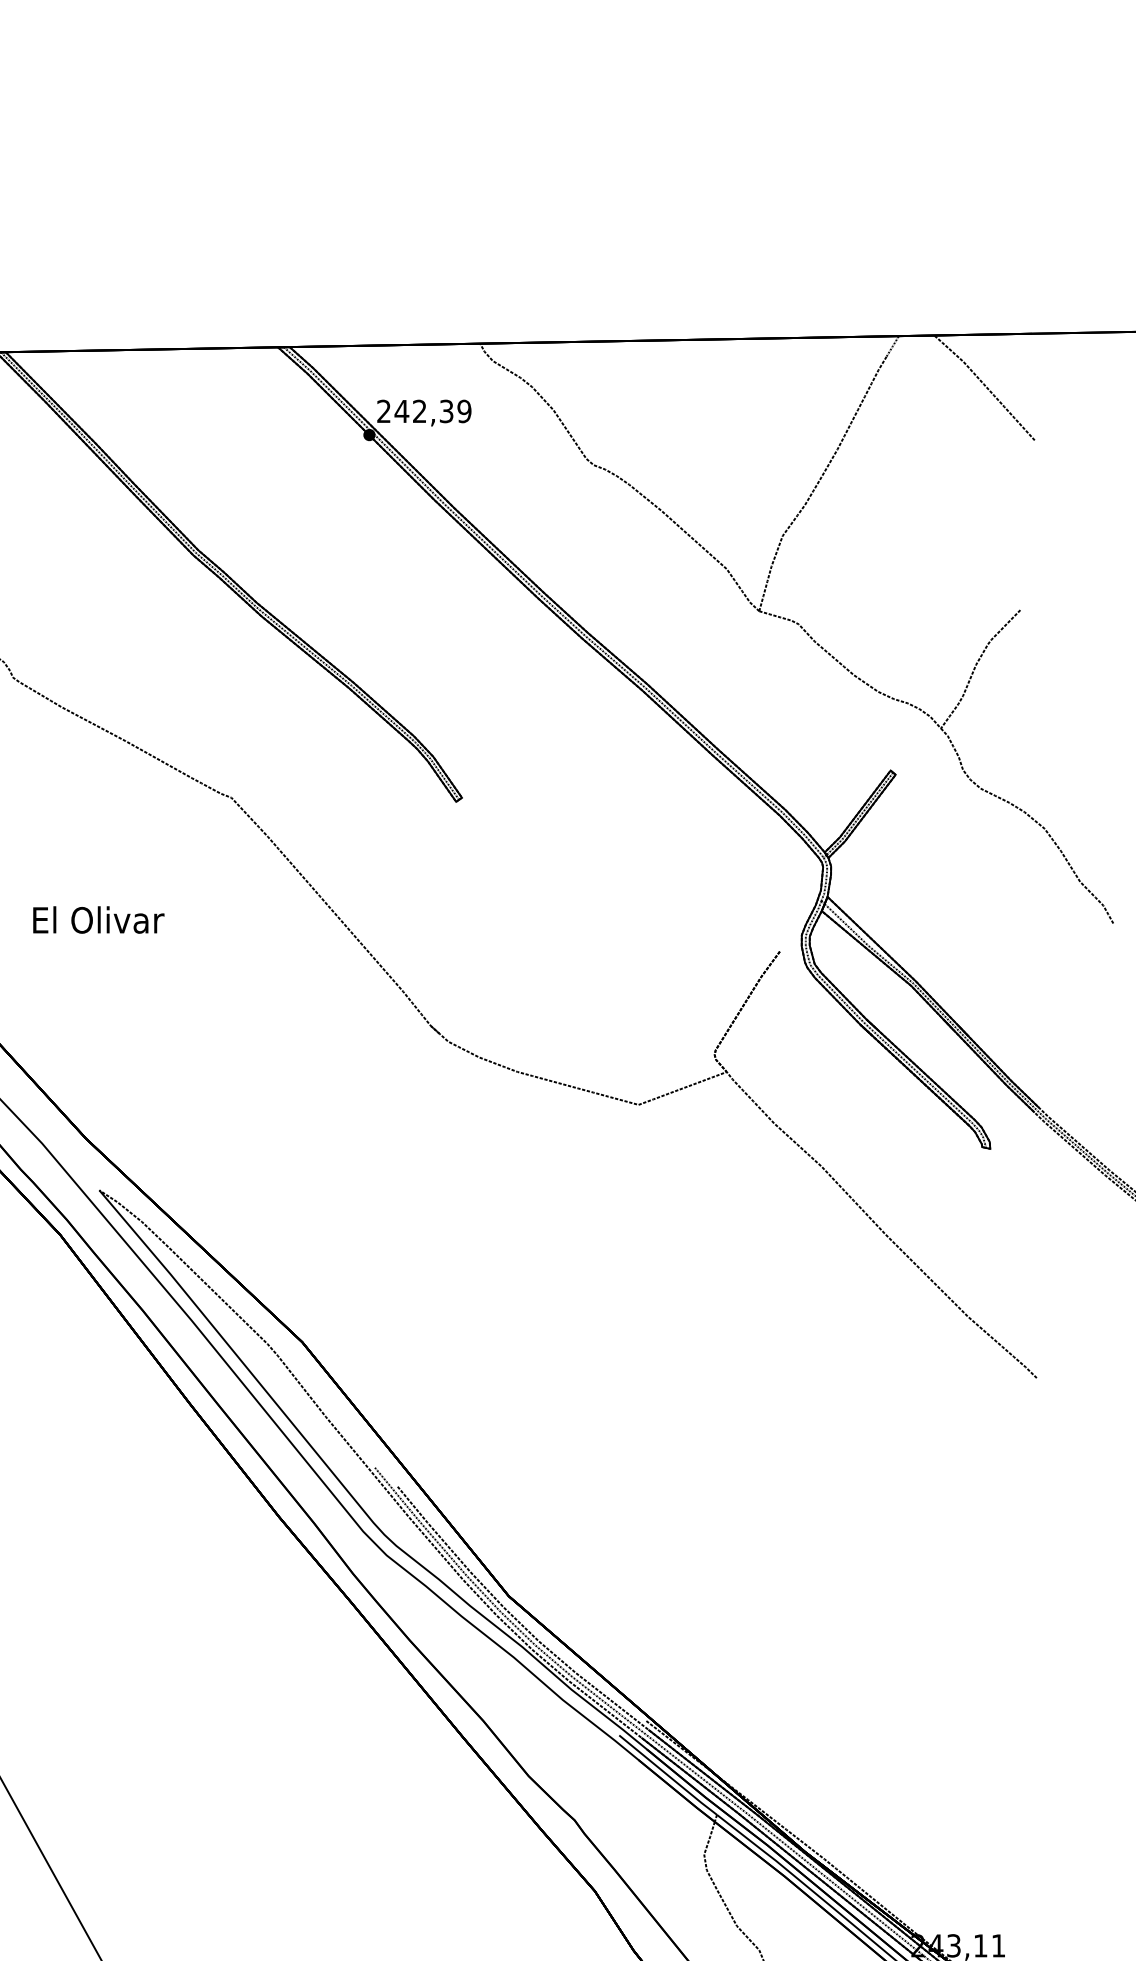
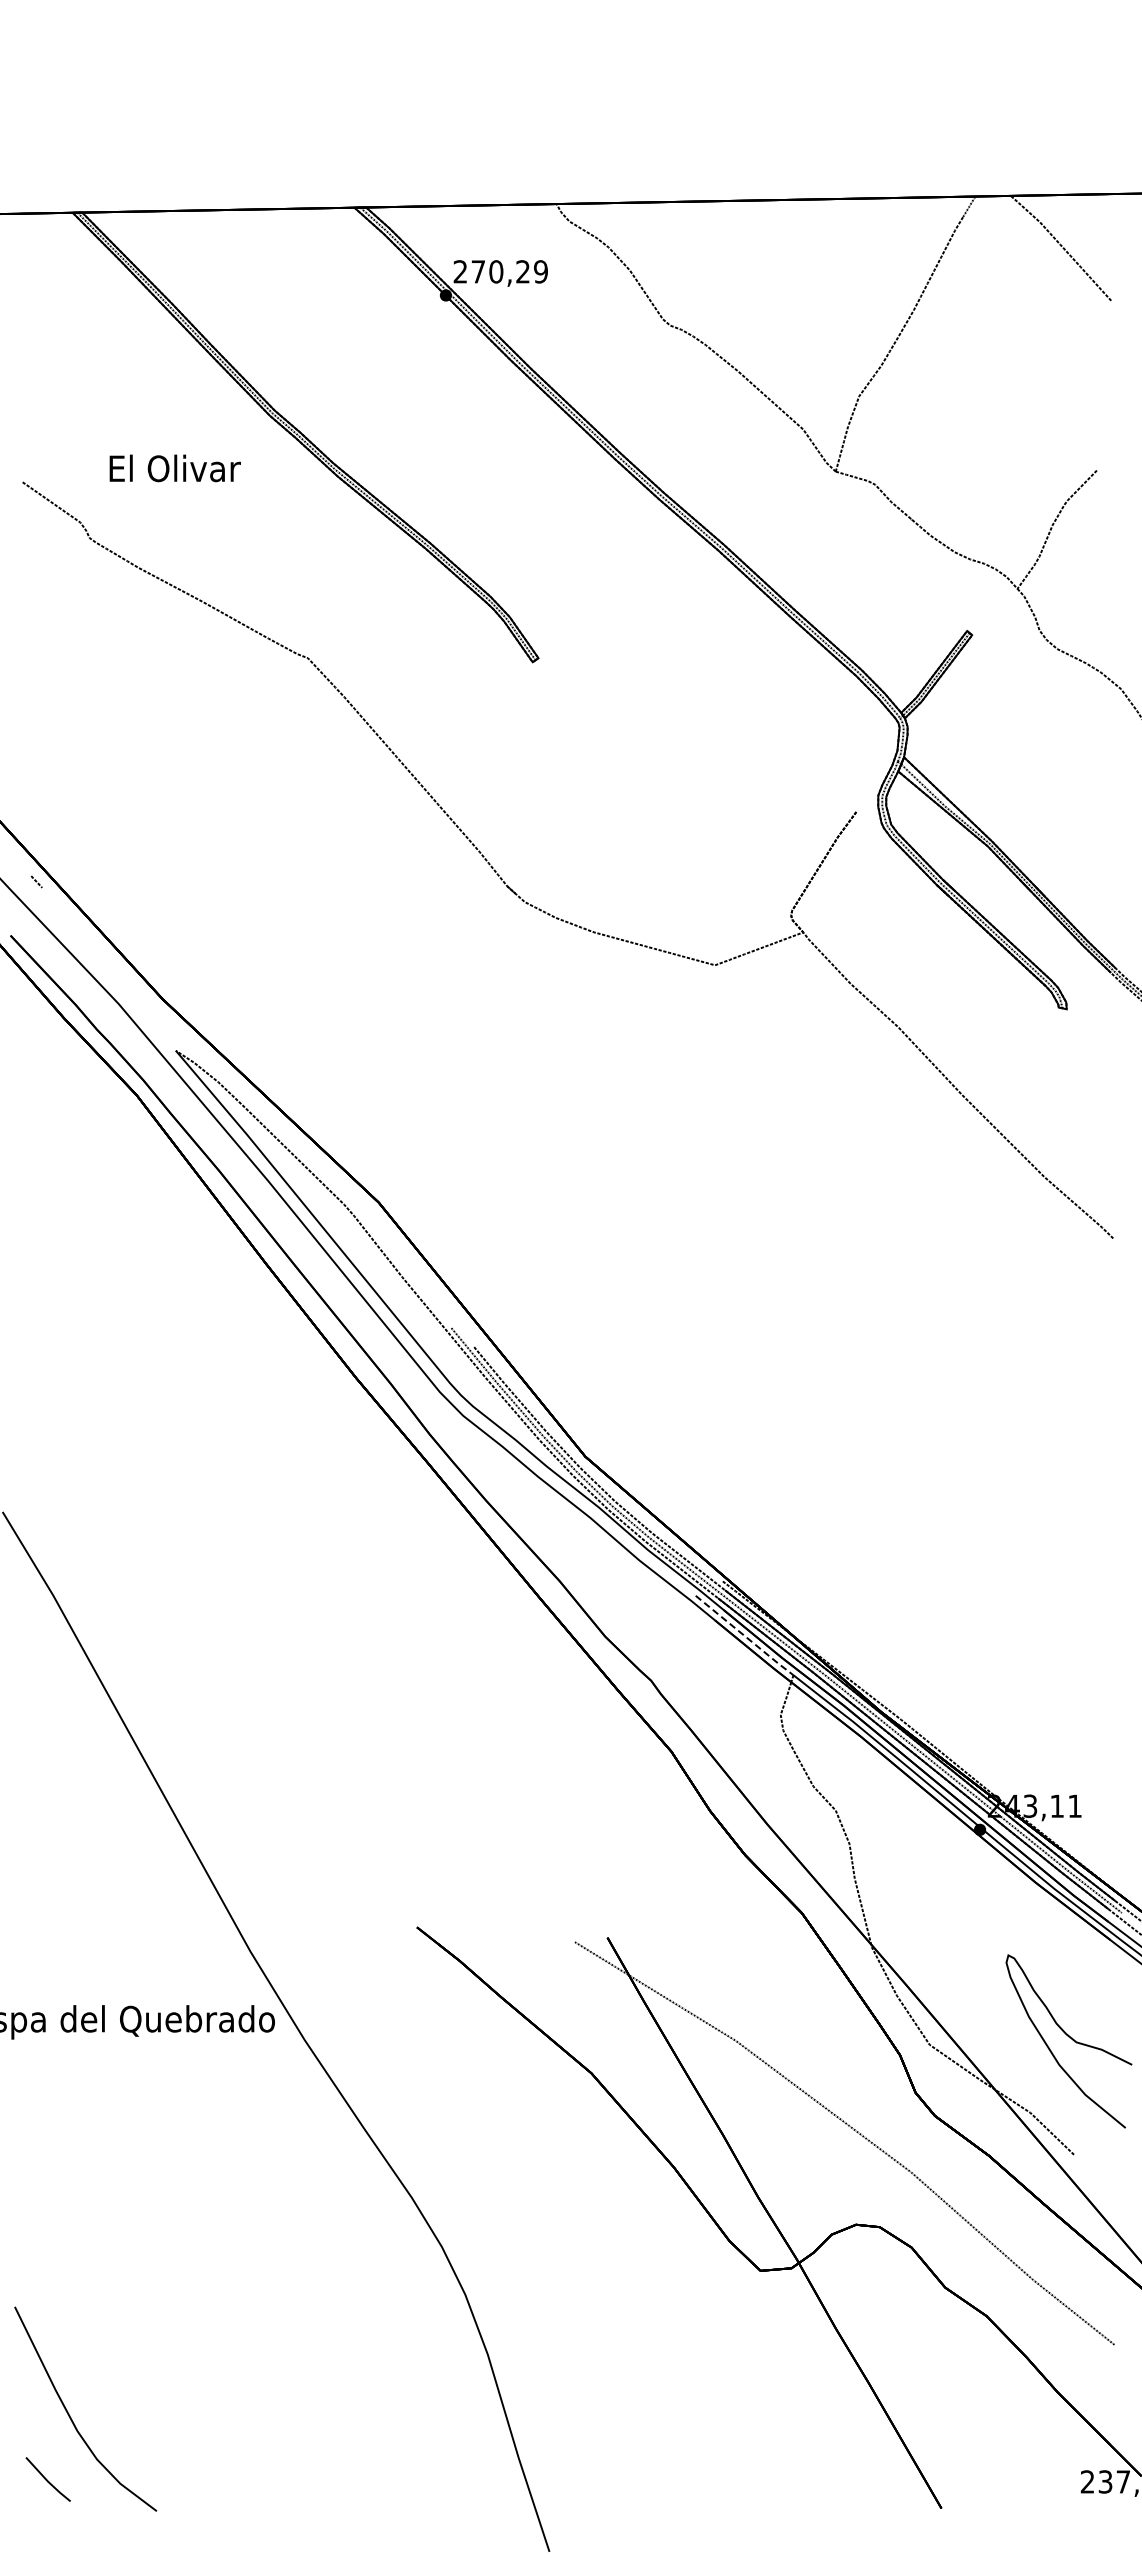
text: (424, 411) -> (500, 271), 242,39 -> 270,29
text: (98, 920) -> (174, 468), moved
line: (668, 1776) -> (744, 1636), solid -> dashed

